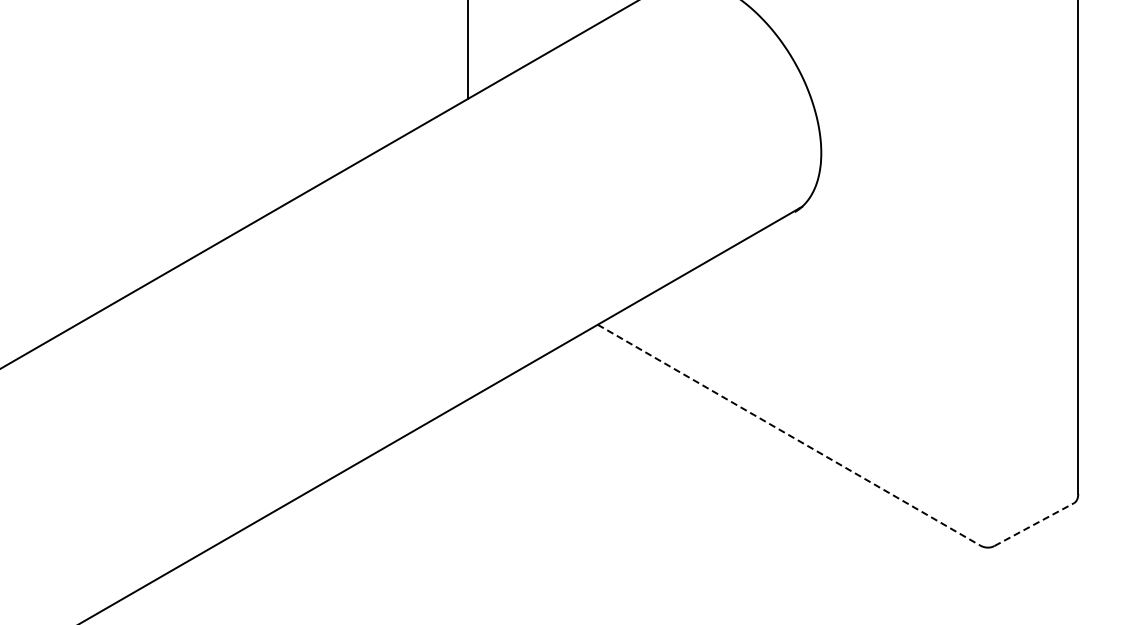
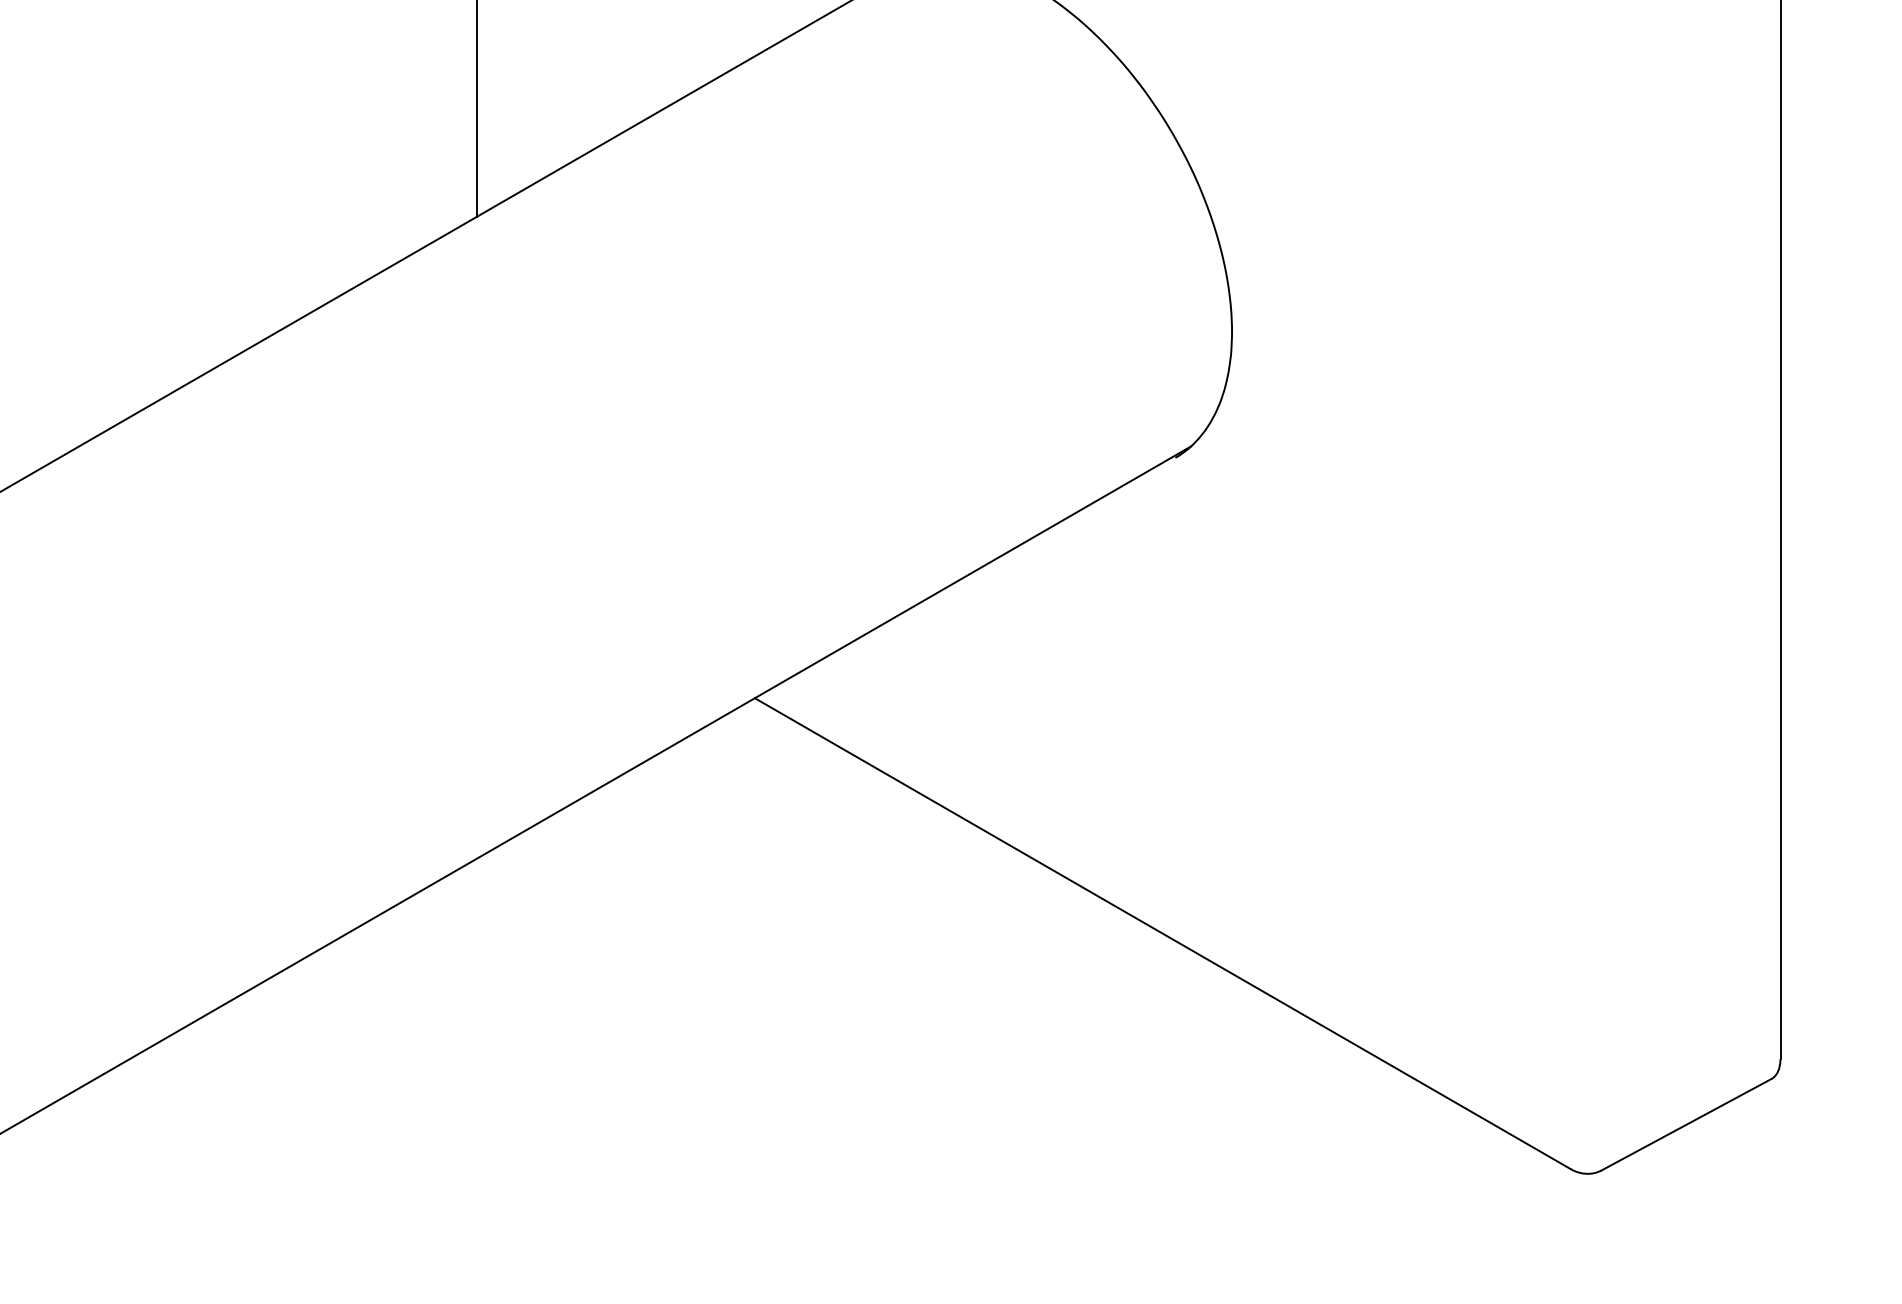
line: (788, 435) -> (1161, 934), dashed -> solid
line: (1034, 524) -> (1687, 1124), dashed -> solid

